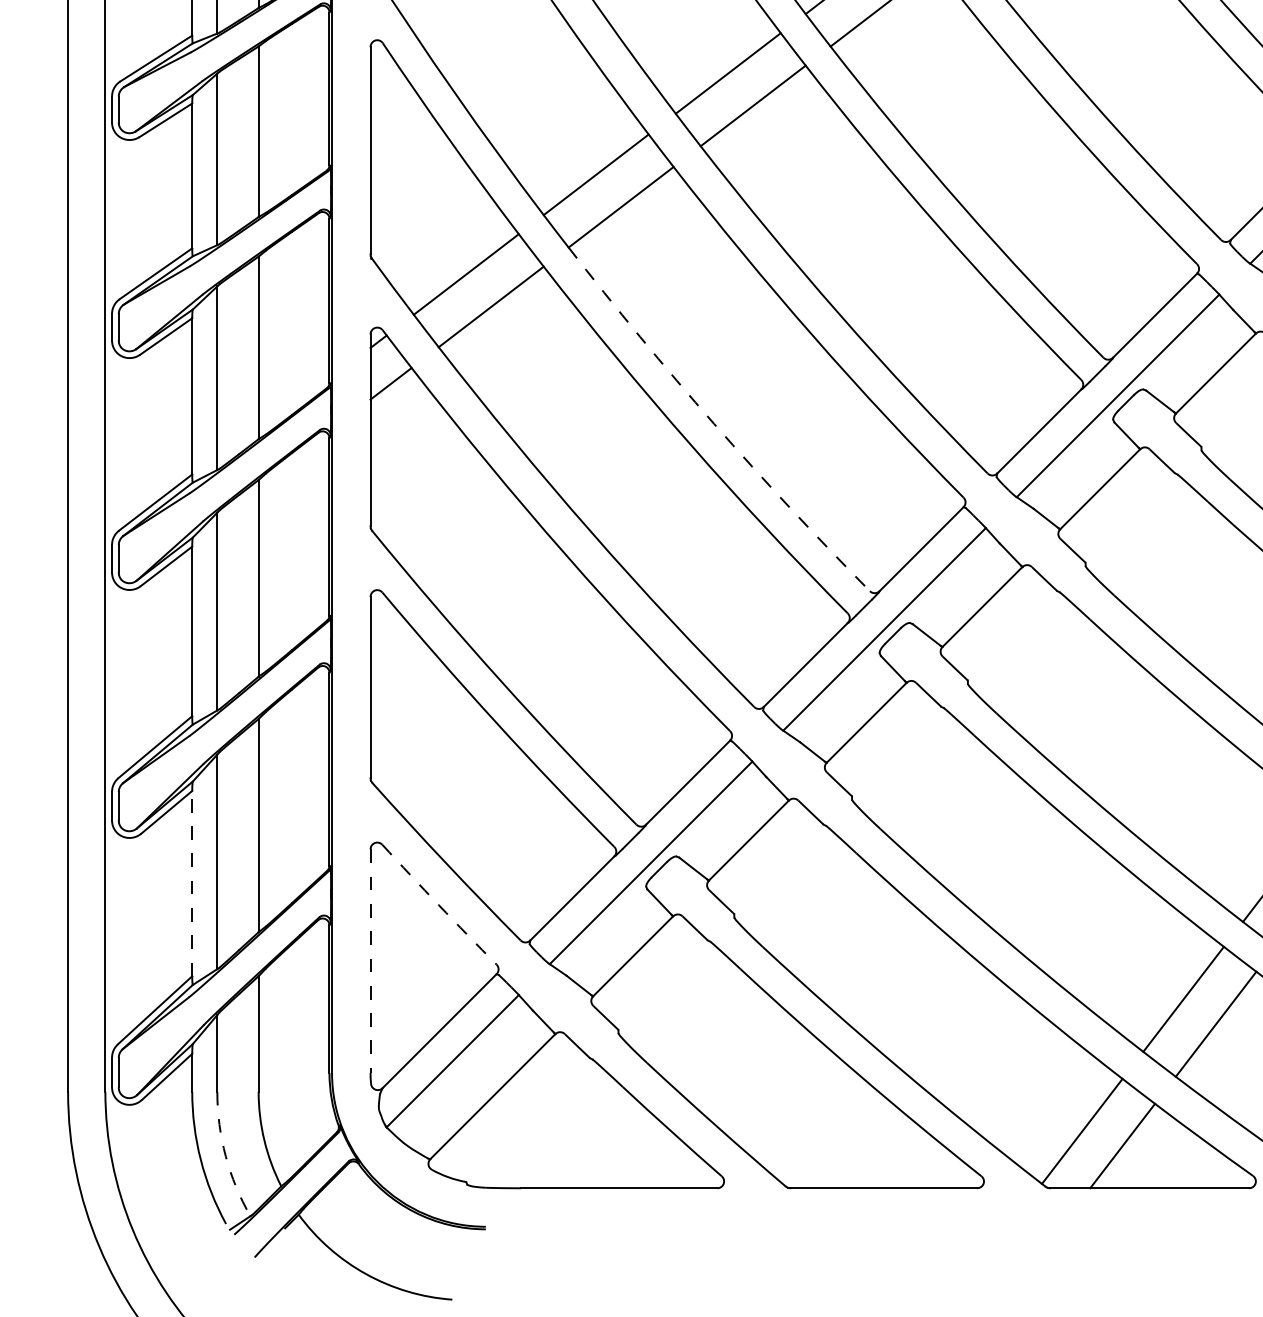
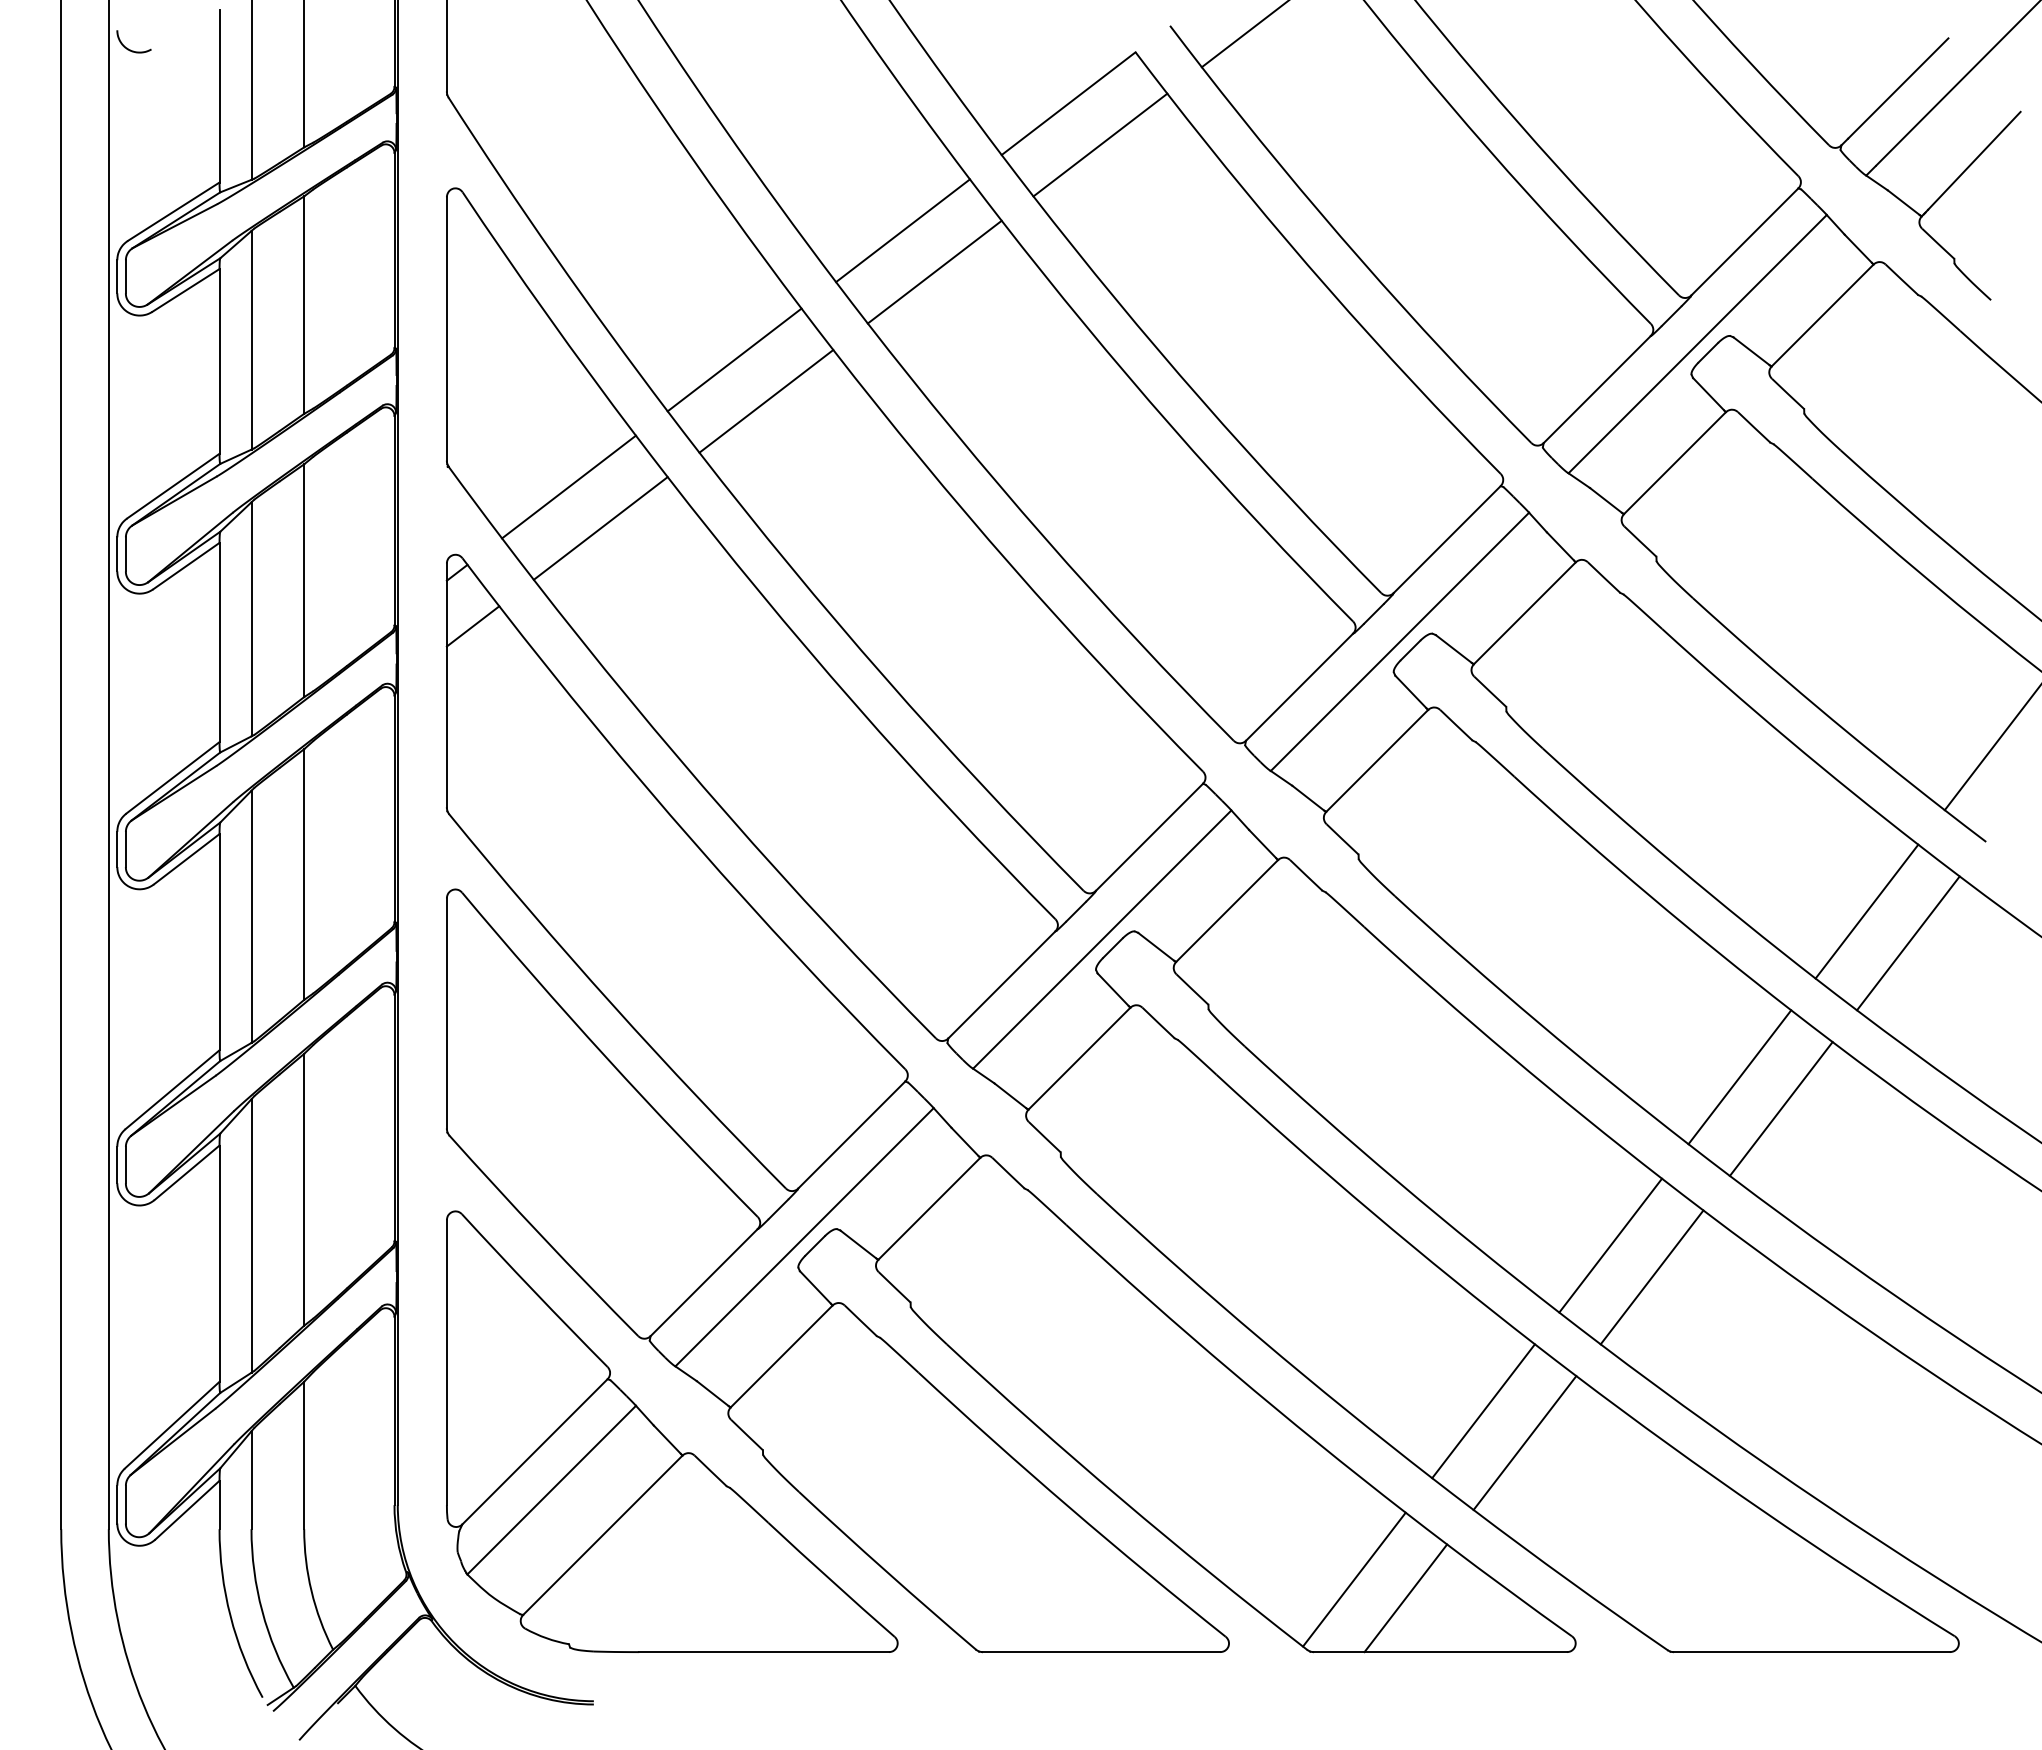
arc: (713, 423) -> (884, 677), dashed -> solid
line: (192, 883) -> (219, 1263), dashed -> solid
arc: (439, 905) -> (534, 1291), dashed -> solid
line: (370, 961) -> (446, 1362), dashed -> solid
arc: (225, 1156) -> (262, 1611), dashed -> solid

